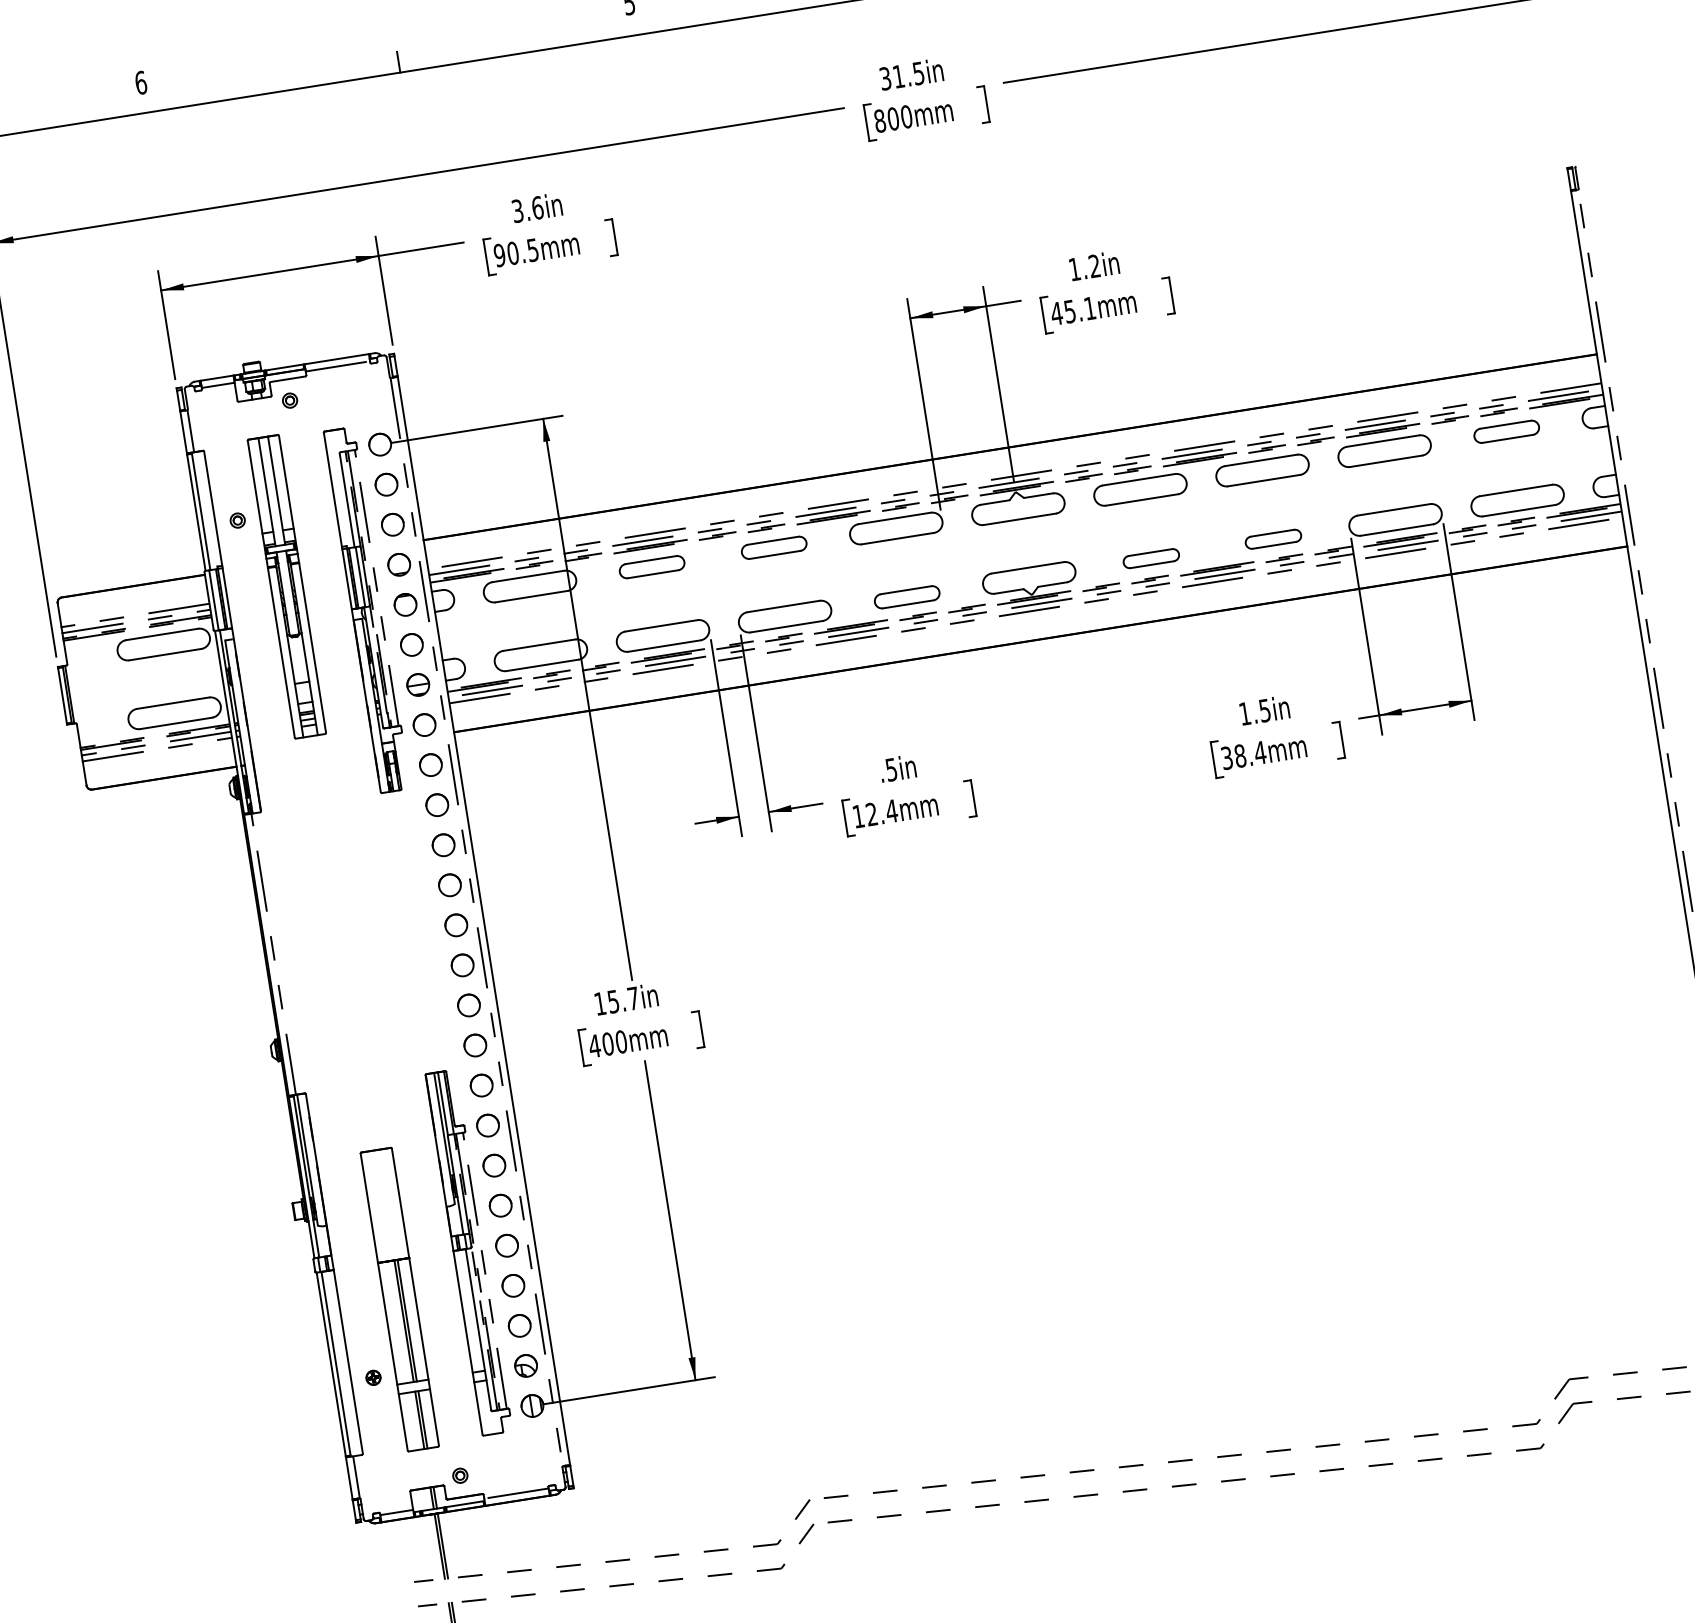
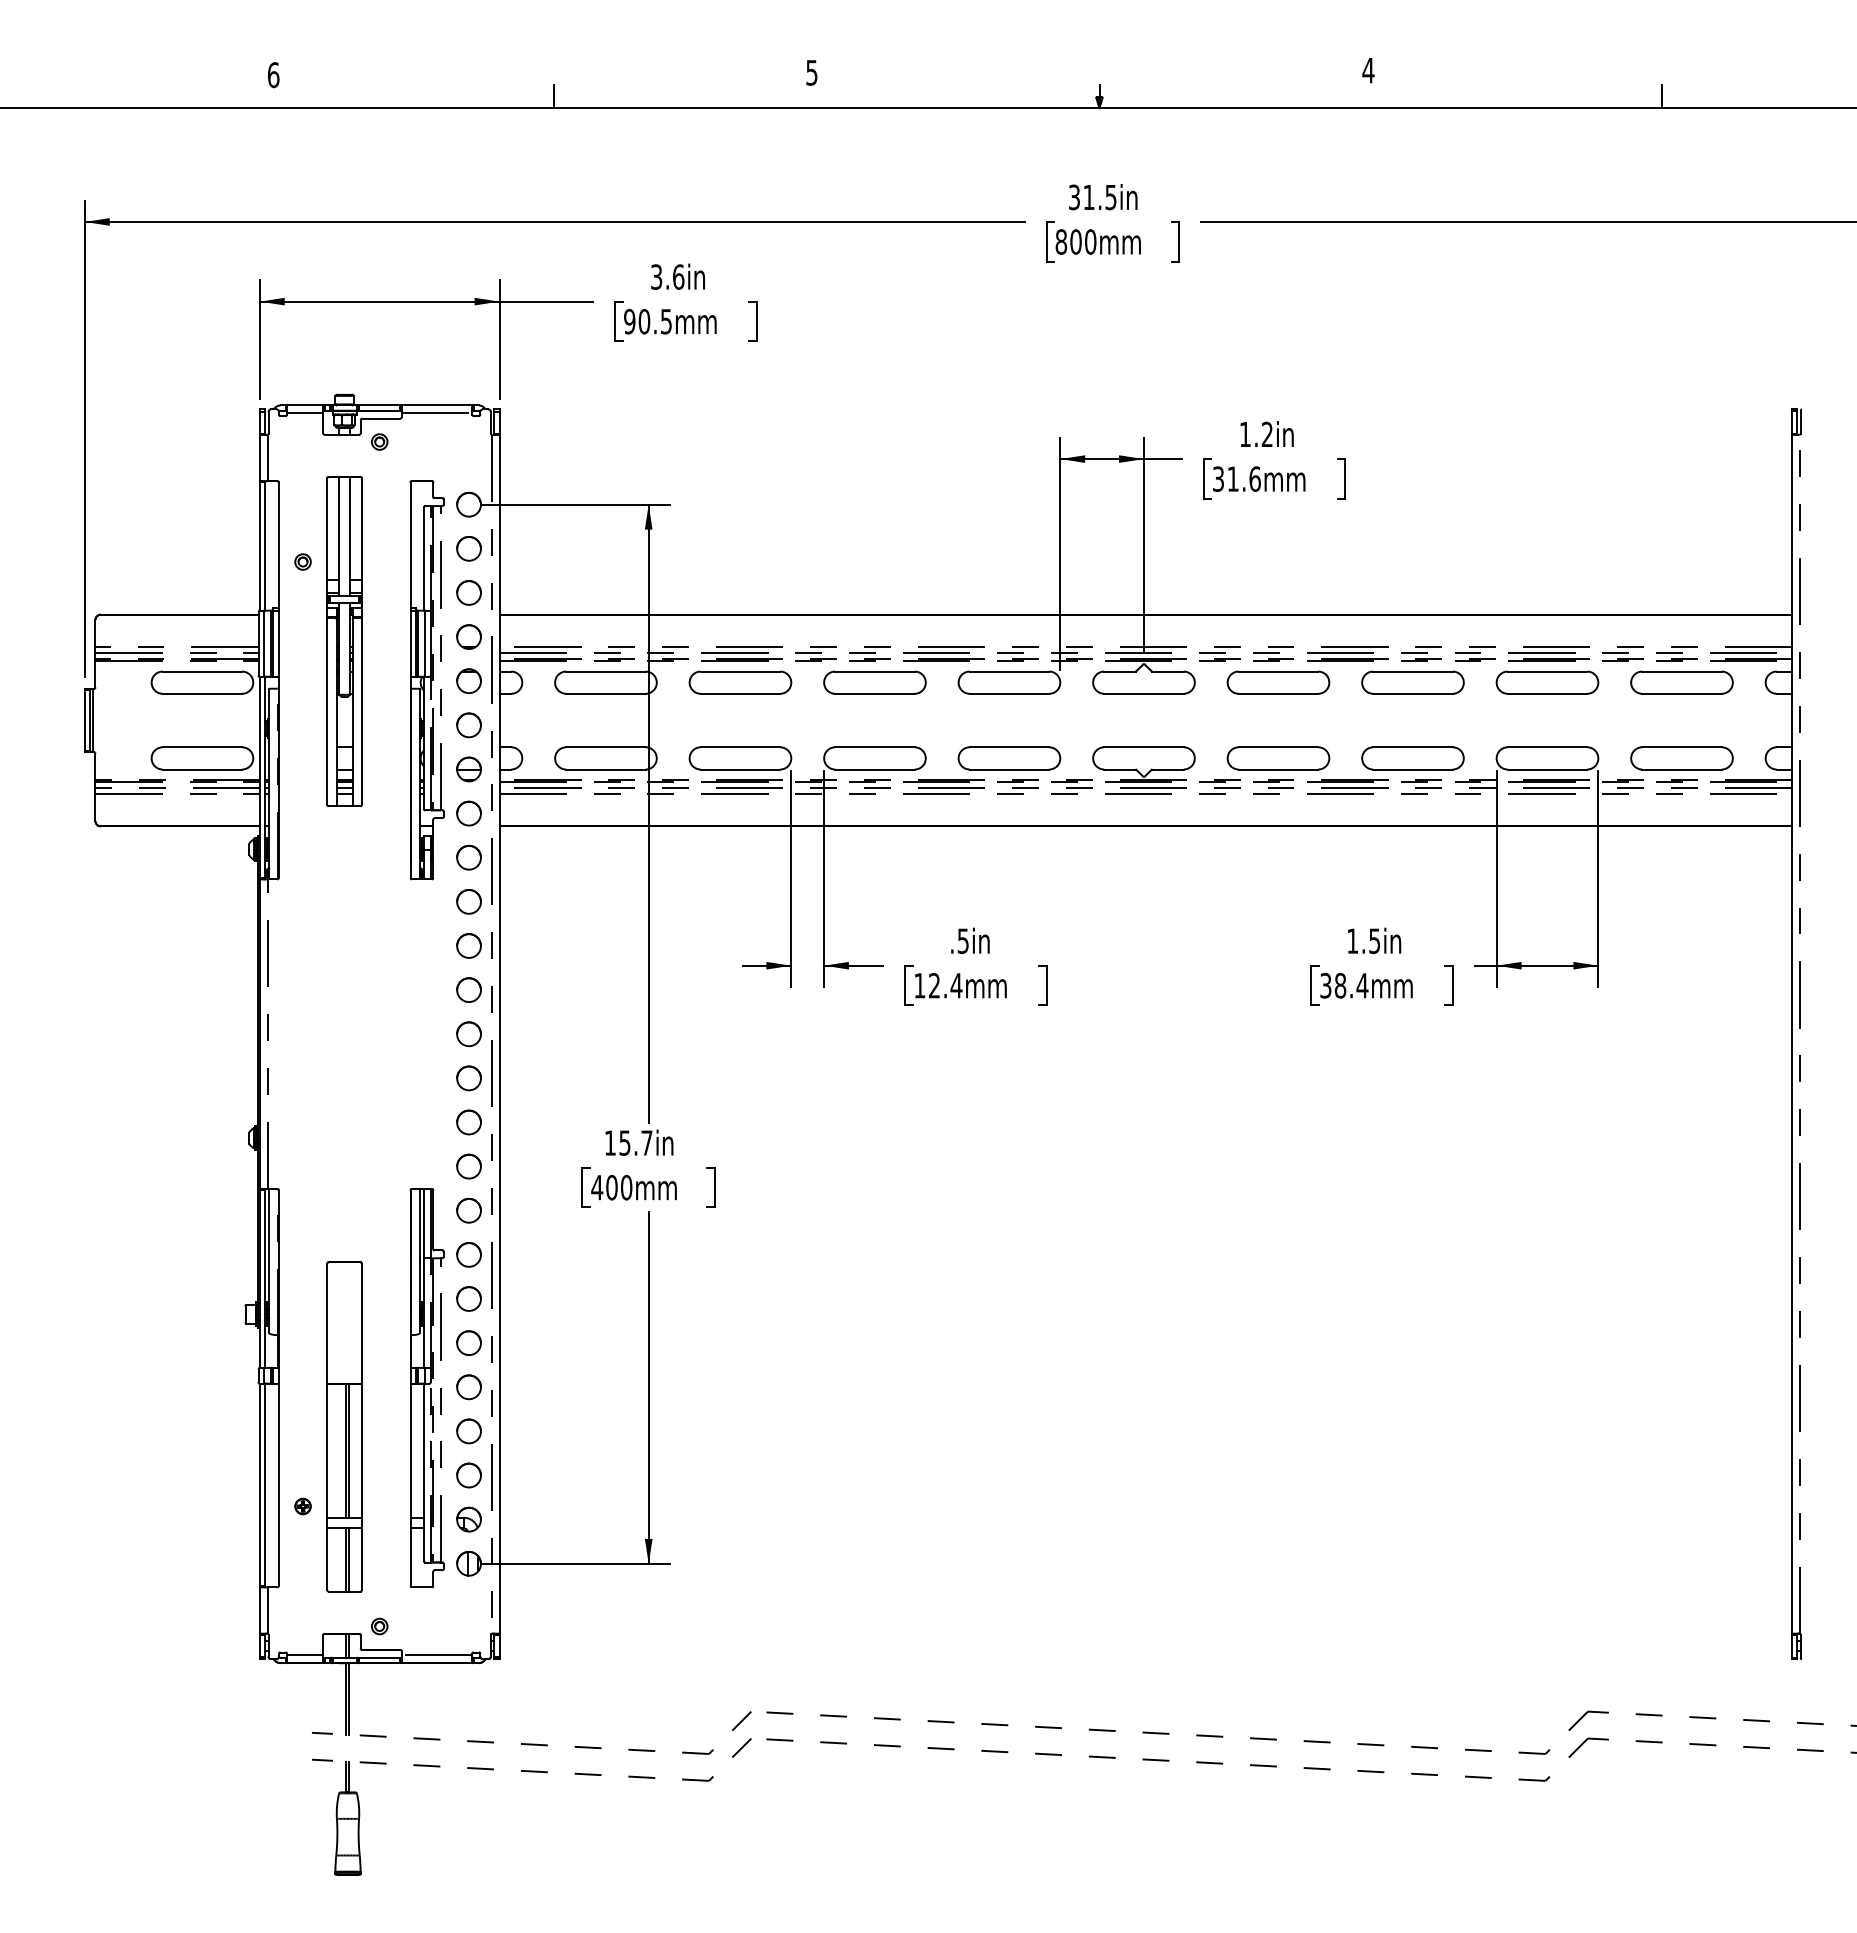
text: (1073, 310) -> (1236, 478), 45.1mm -> 31.6mm
part: (1506, 431) -> (1681, 682), size x1.43
part: (1273, 539) -> (1412, 758), size x1.67
part: (773, 547) -> (874, 682), size x1.43
part: (1151, 558) -> (1278, 758), size x1.67
part: (652, 567) -> (740, 682), size x1.43
part: (907, 597) -> (1009, 758), size x1.43

